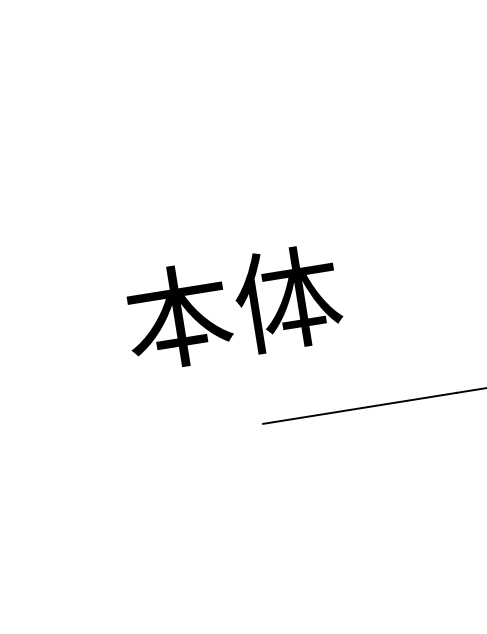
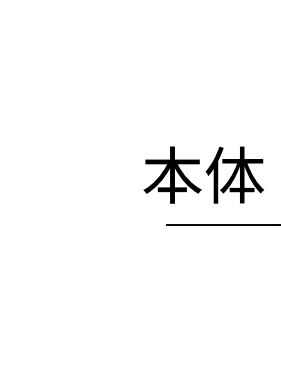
text: (232, 306) -> (203, 174), moved

